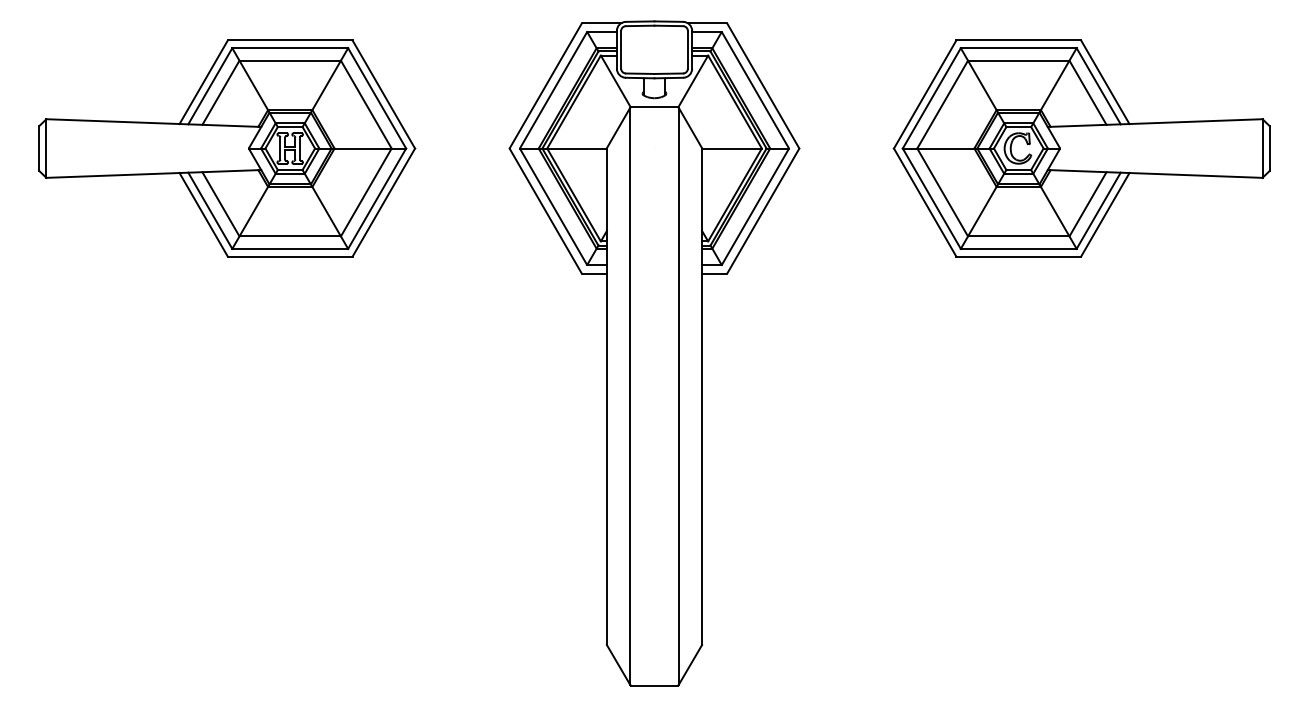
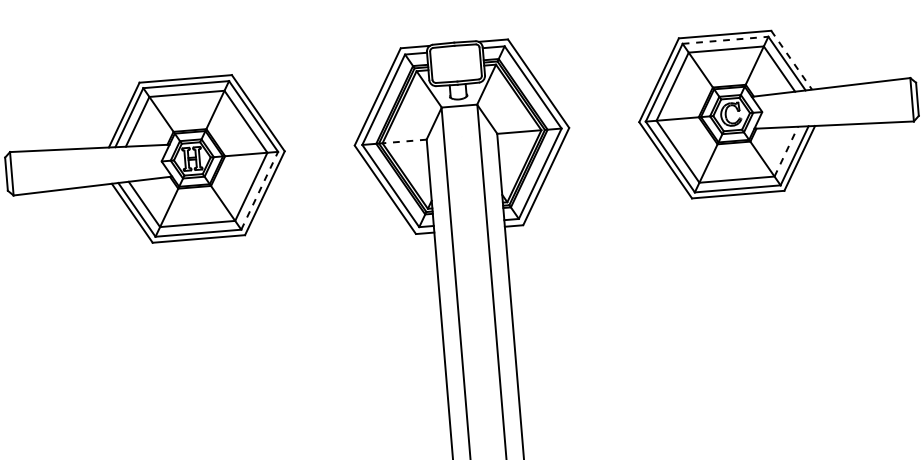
line: (1018, 48) -> (725, 40), solid -> dashed
line: (1105, 82) -> (791, 60), solid -> dashed
line: (577, 148) -> (404, 141), solid -> dashed
line: (377, 198) -> (259, 190), solid -> dashed
line: (1088, 203) -> (786, 151), solid -> dashed

